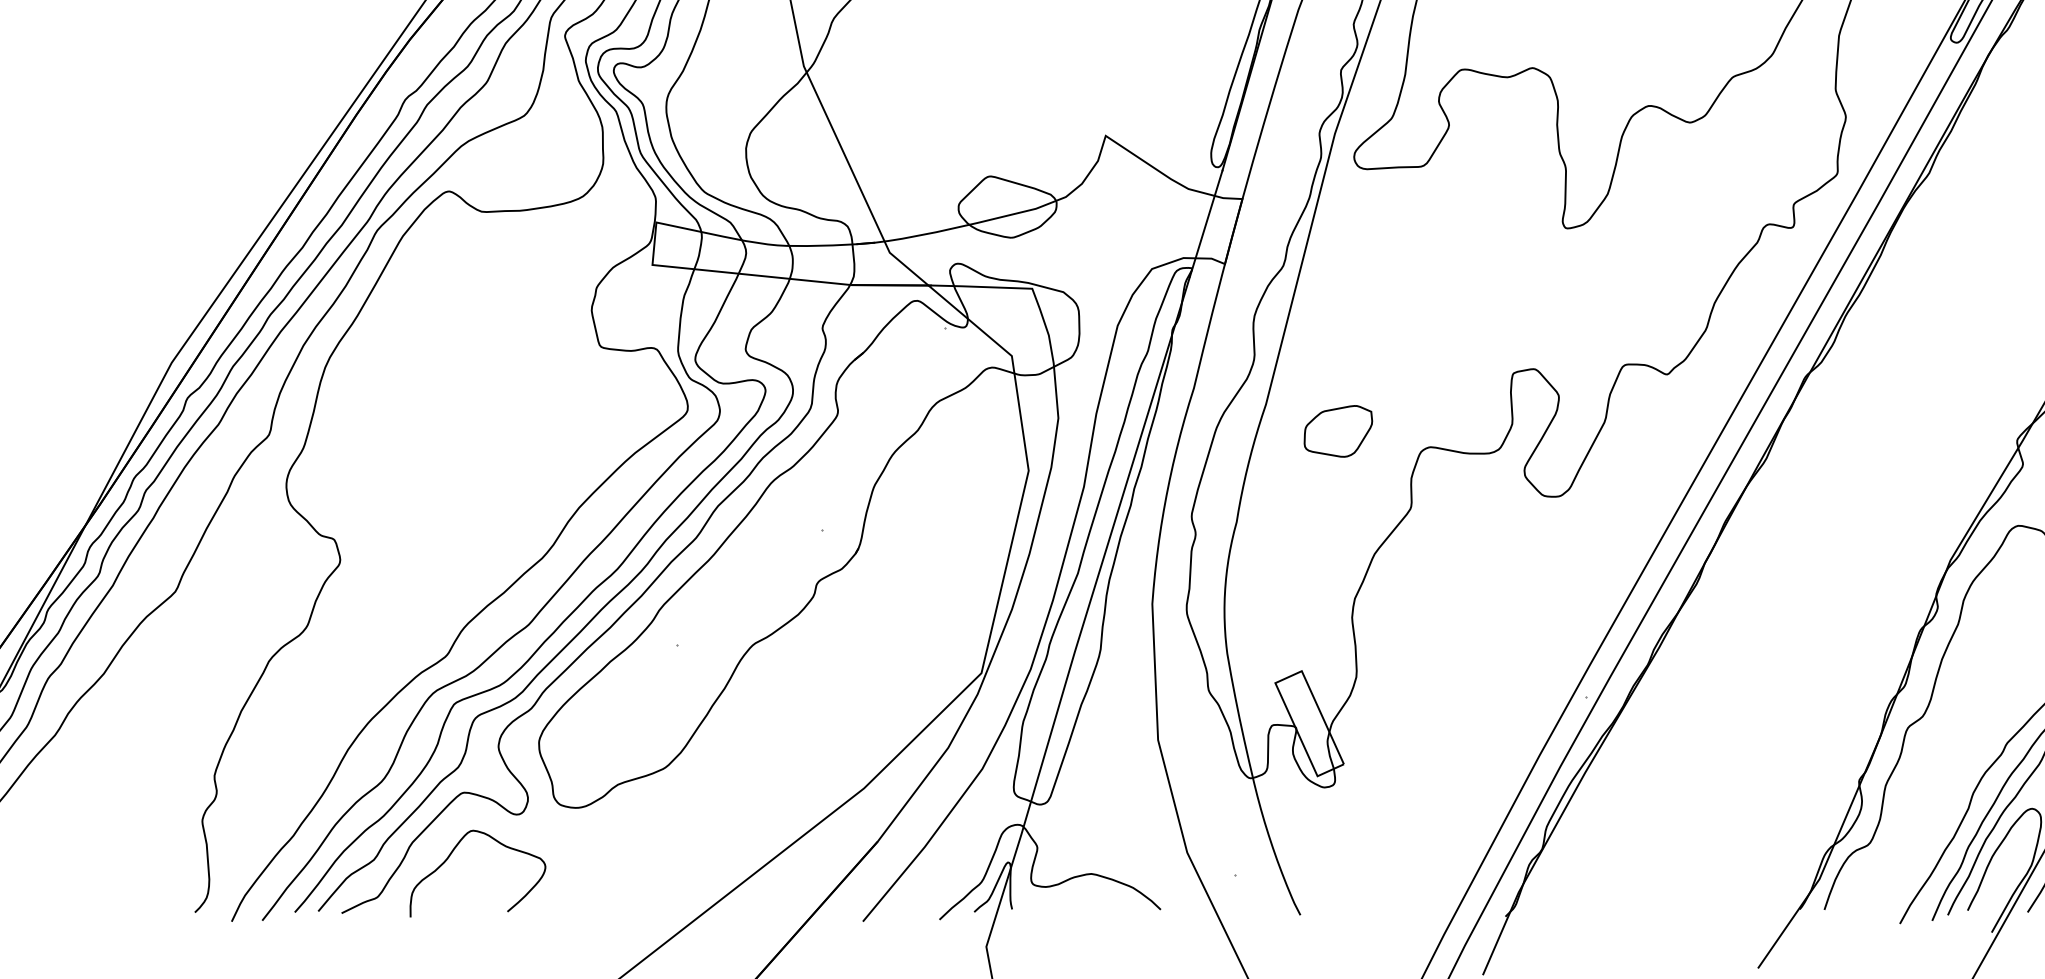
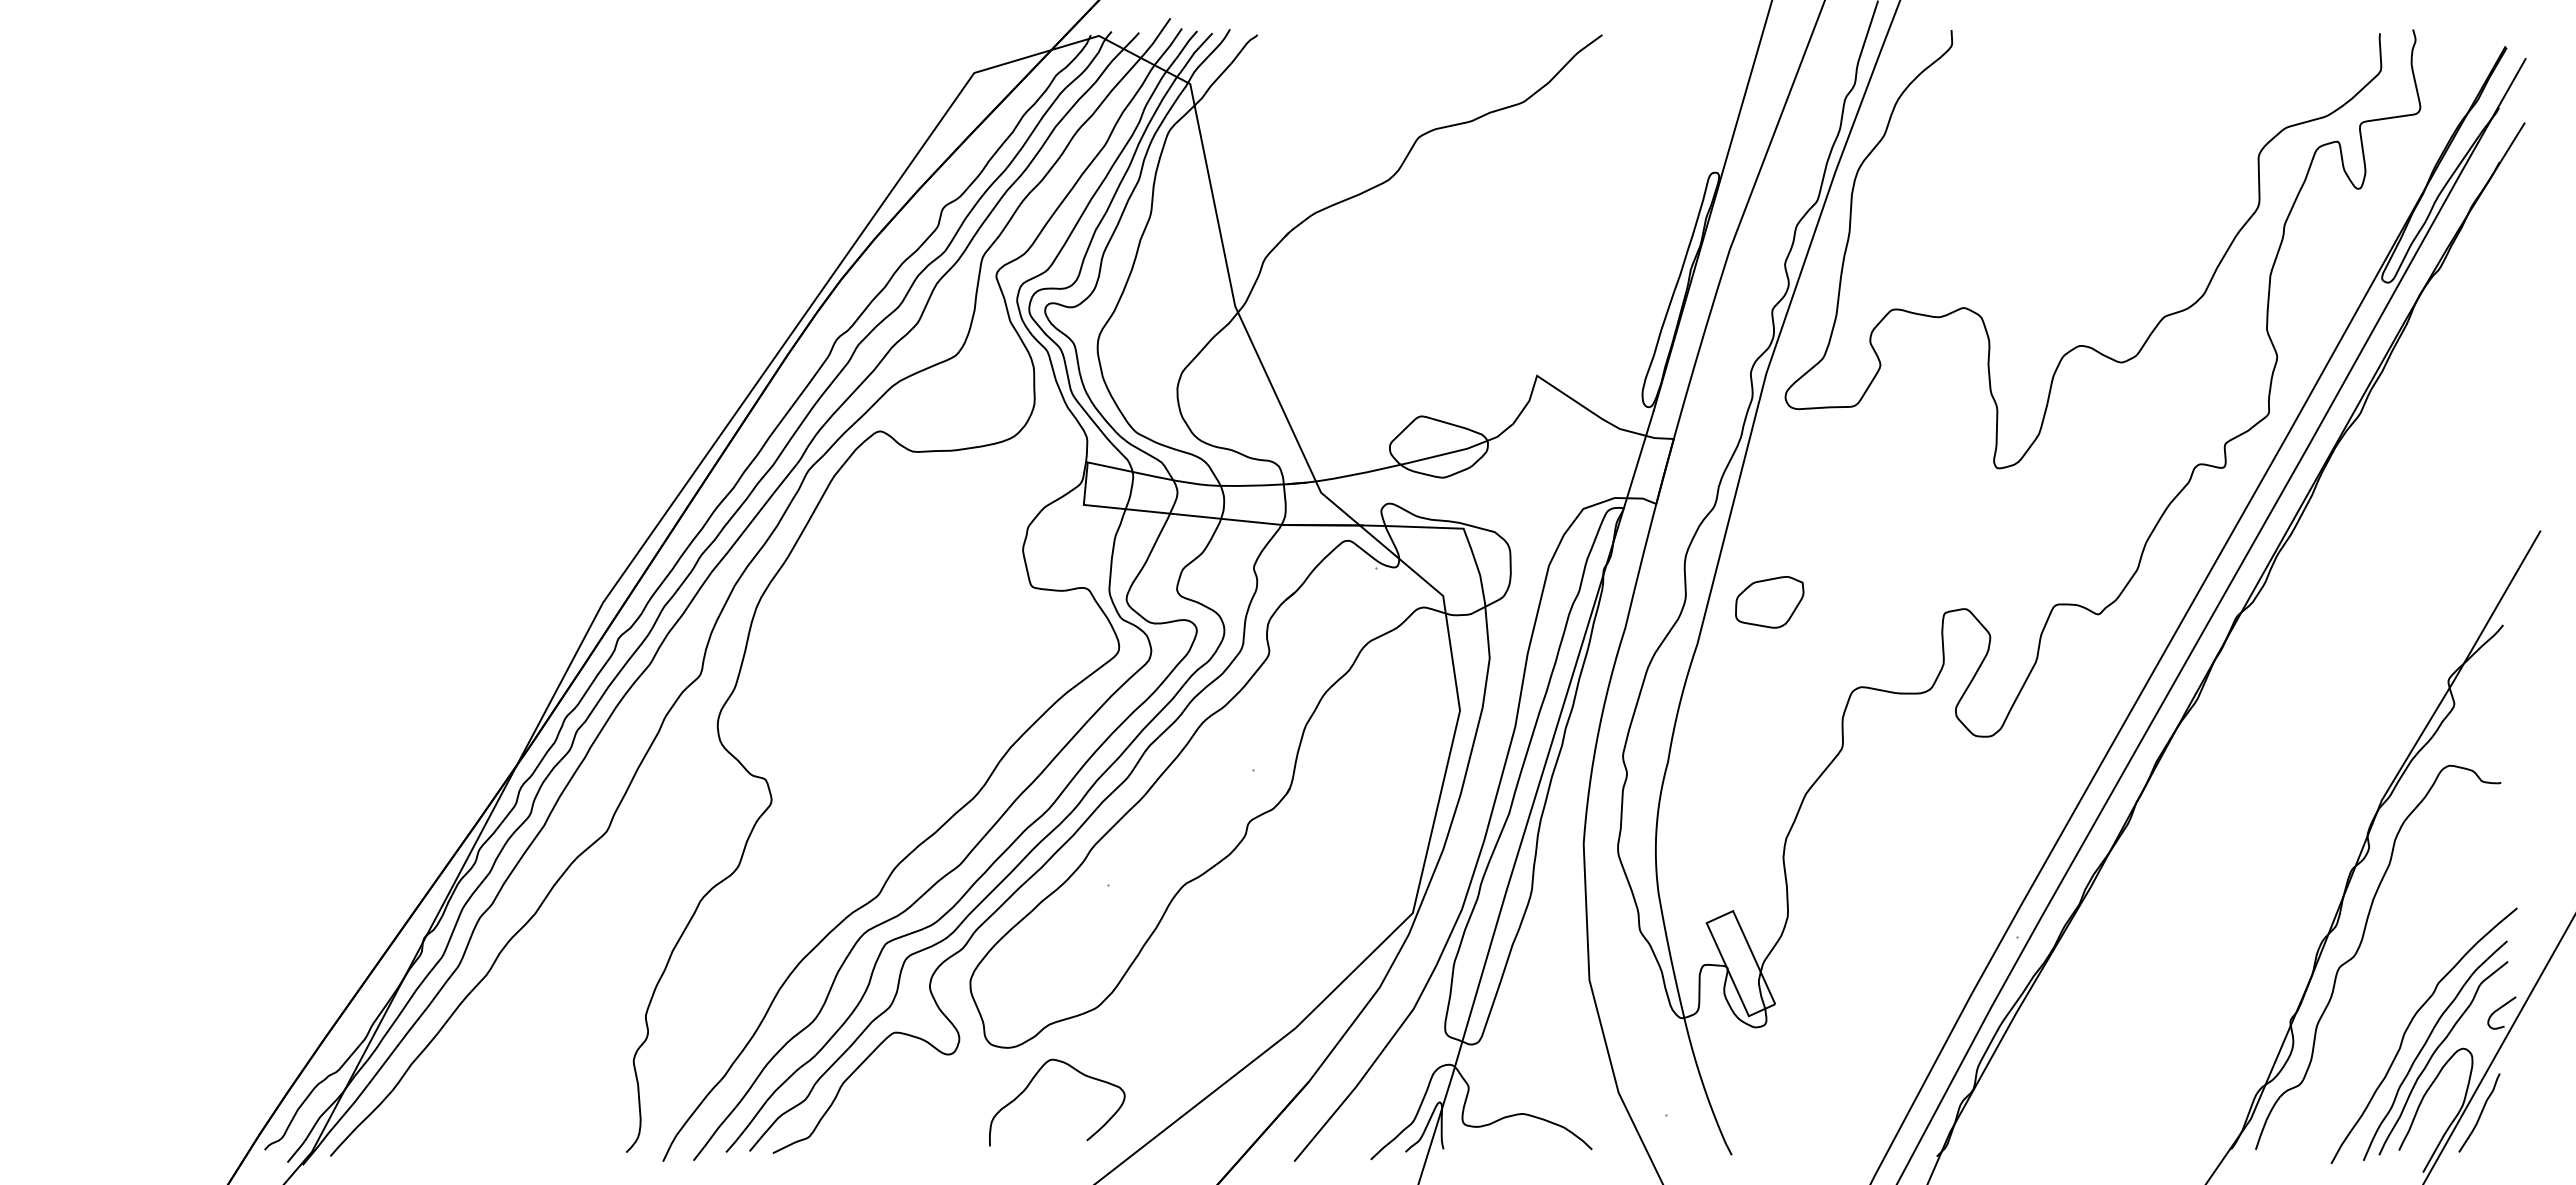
part: (1338, 431) -> (1769, 602), moved
curve: (453, 852) -> (1032, 1081), moved

